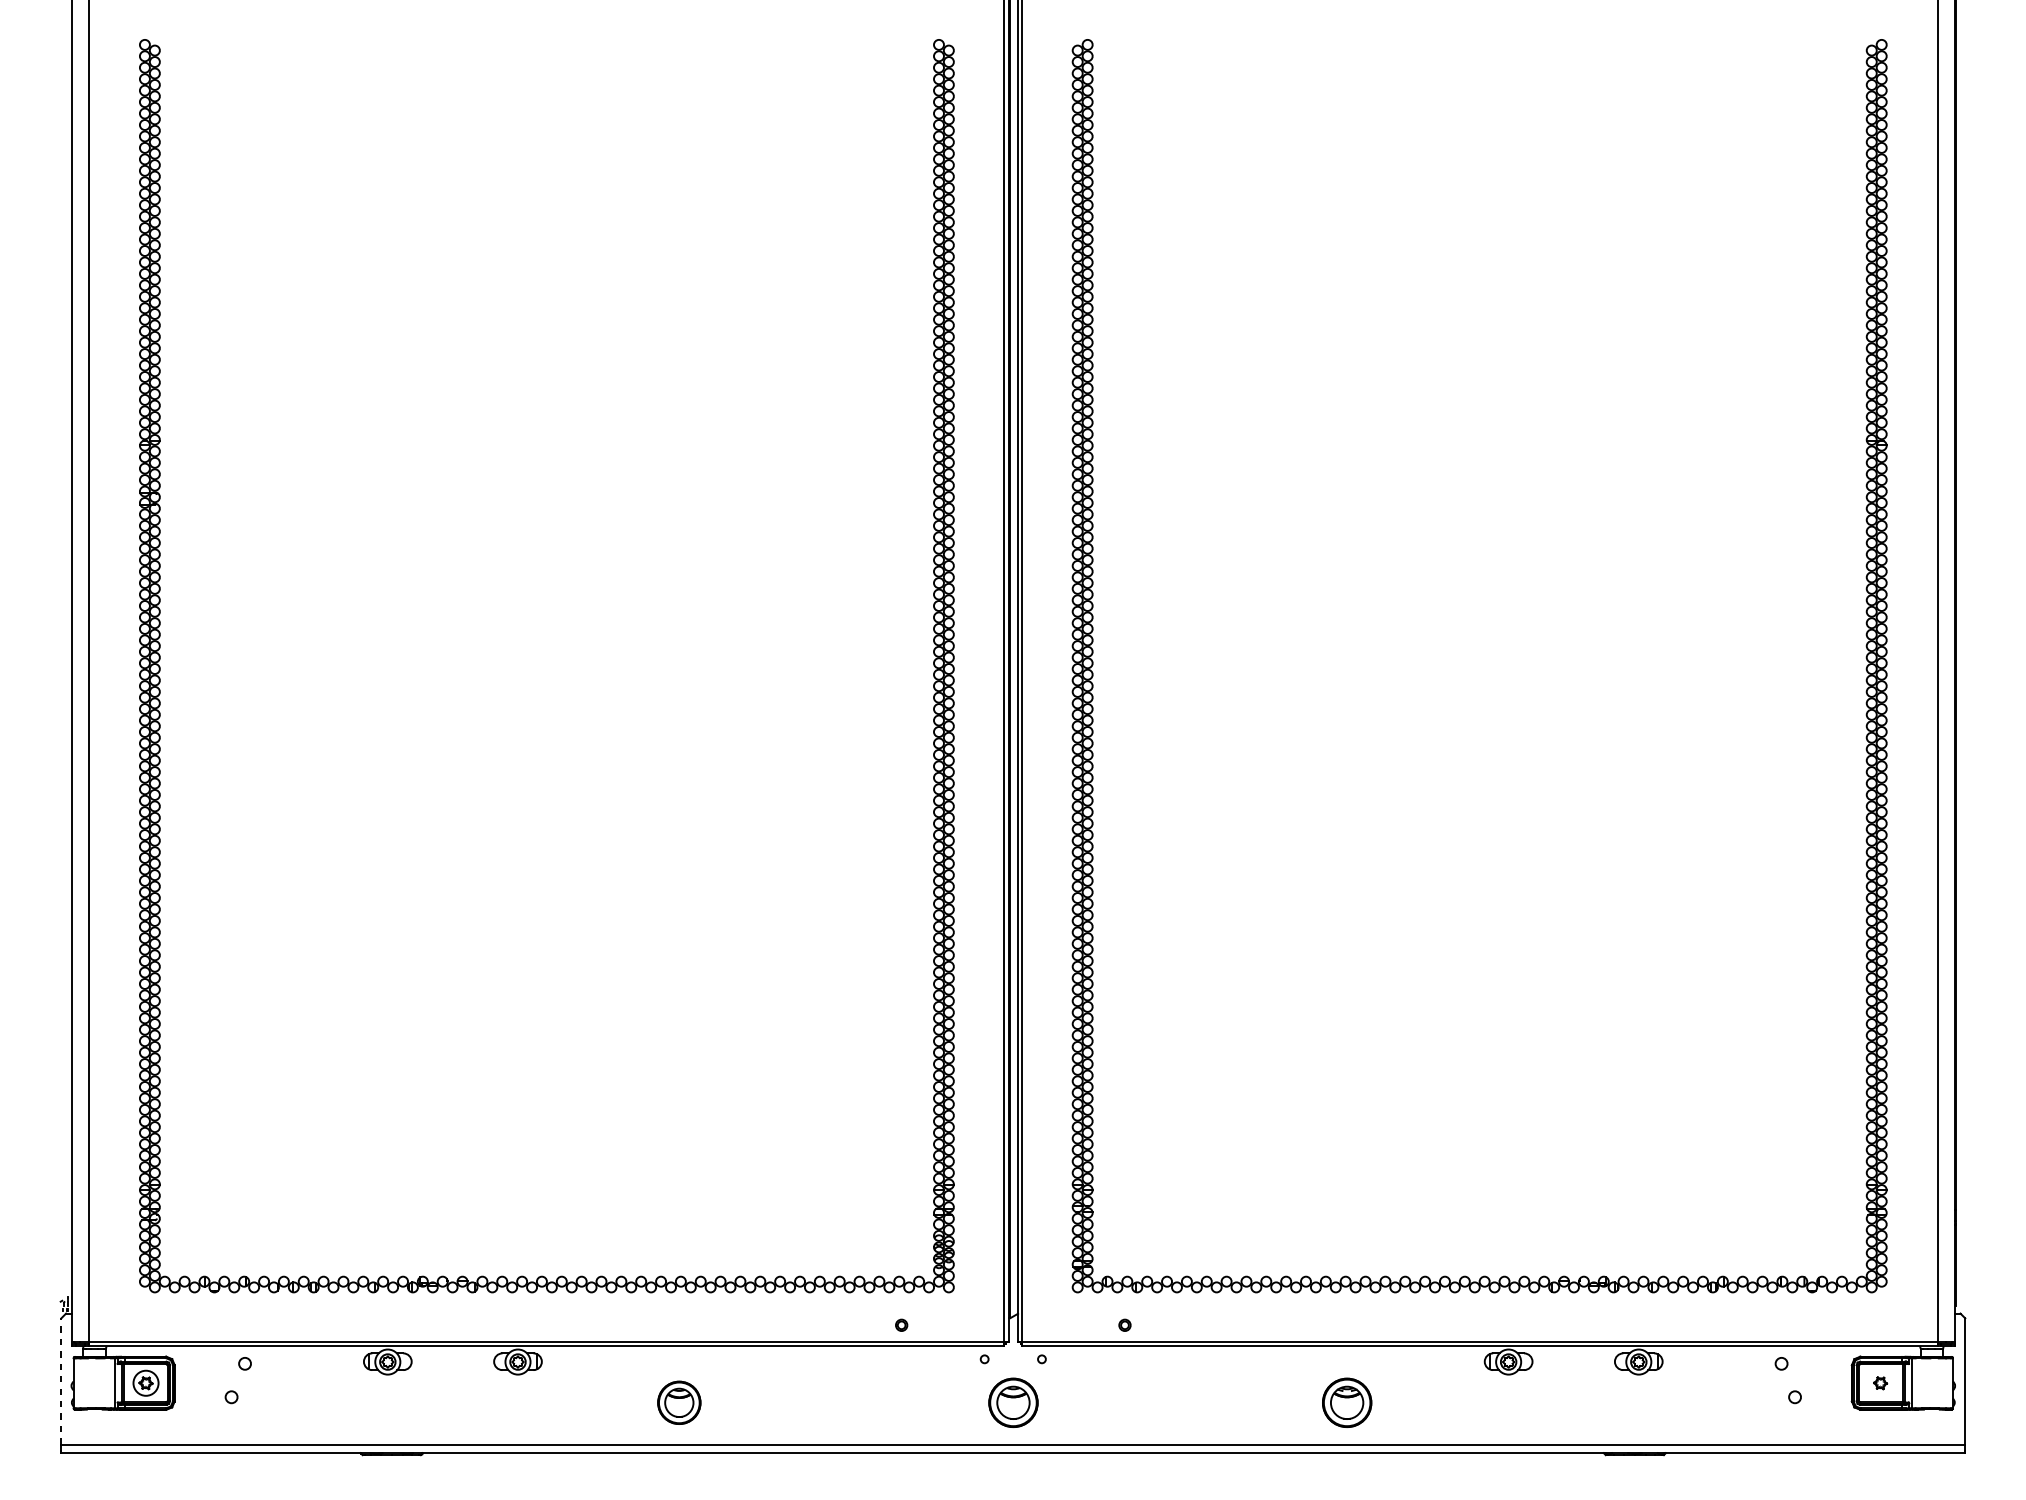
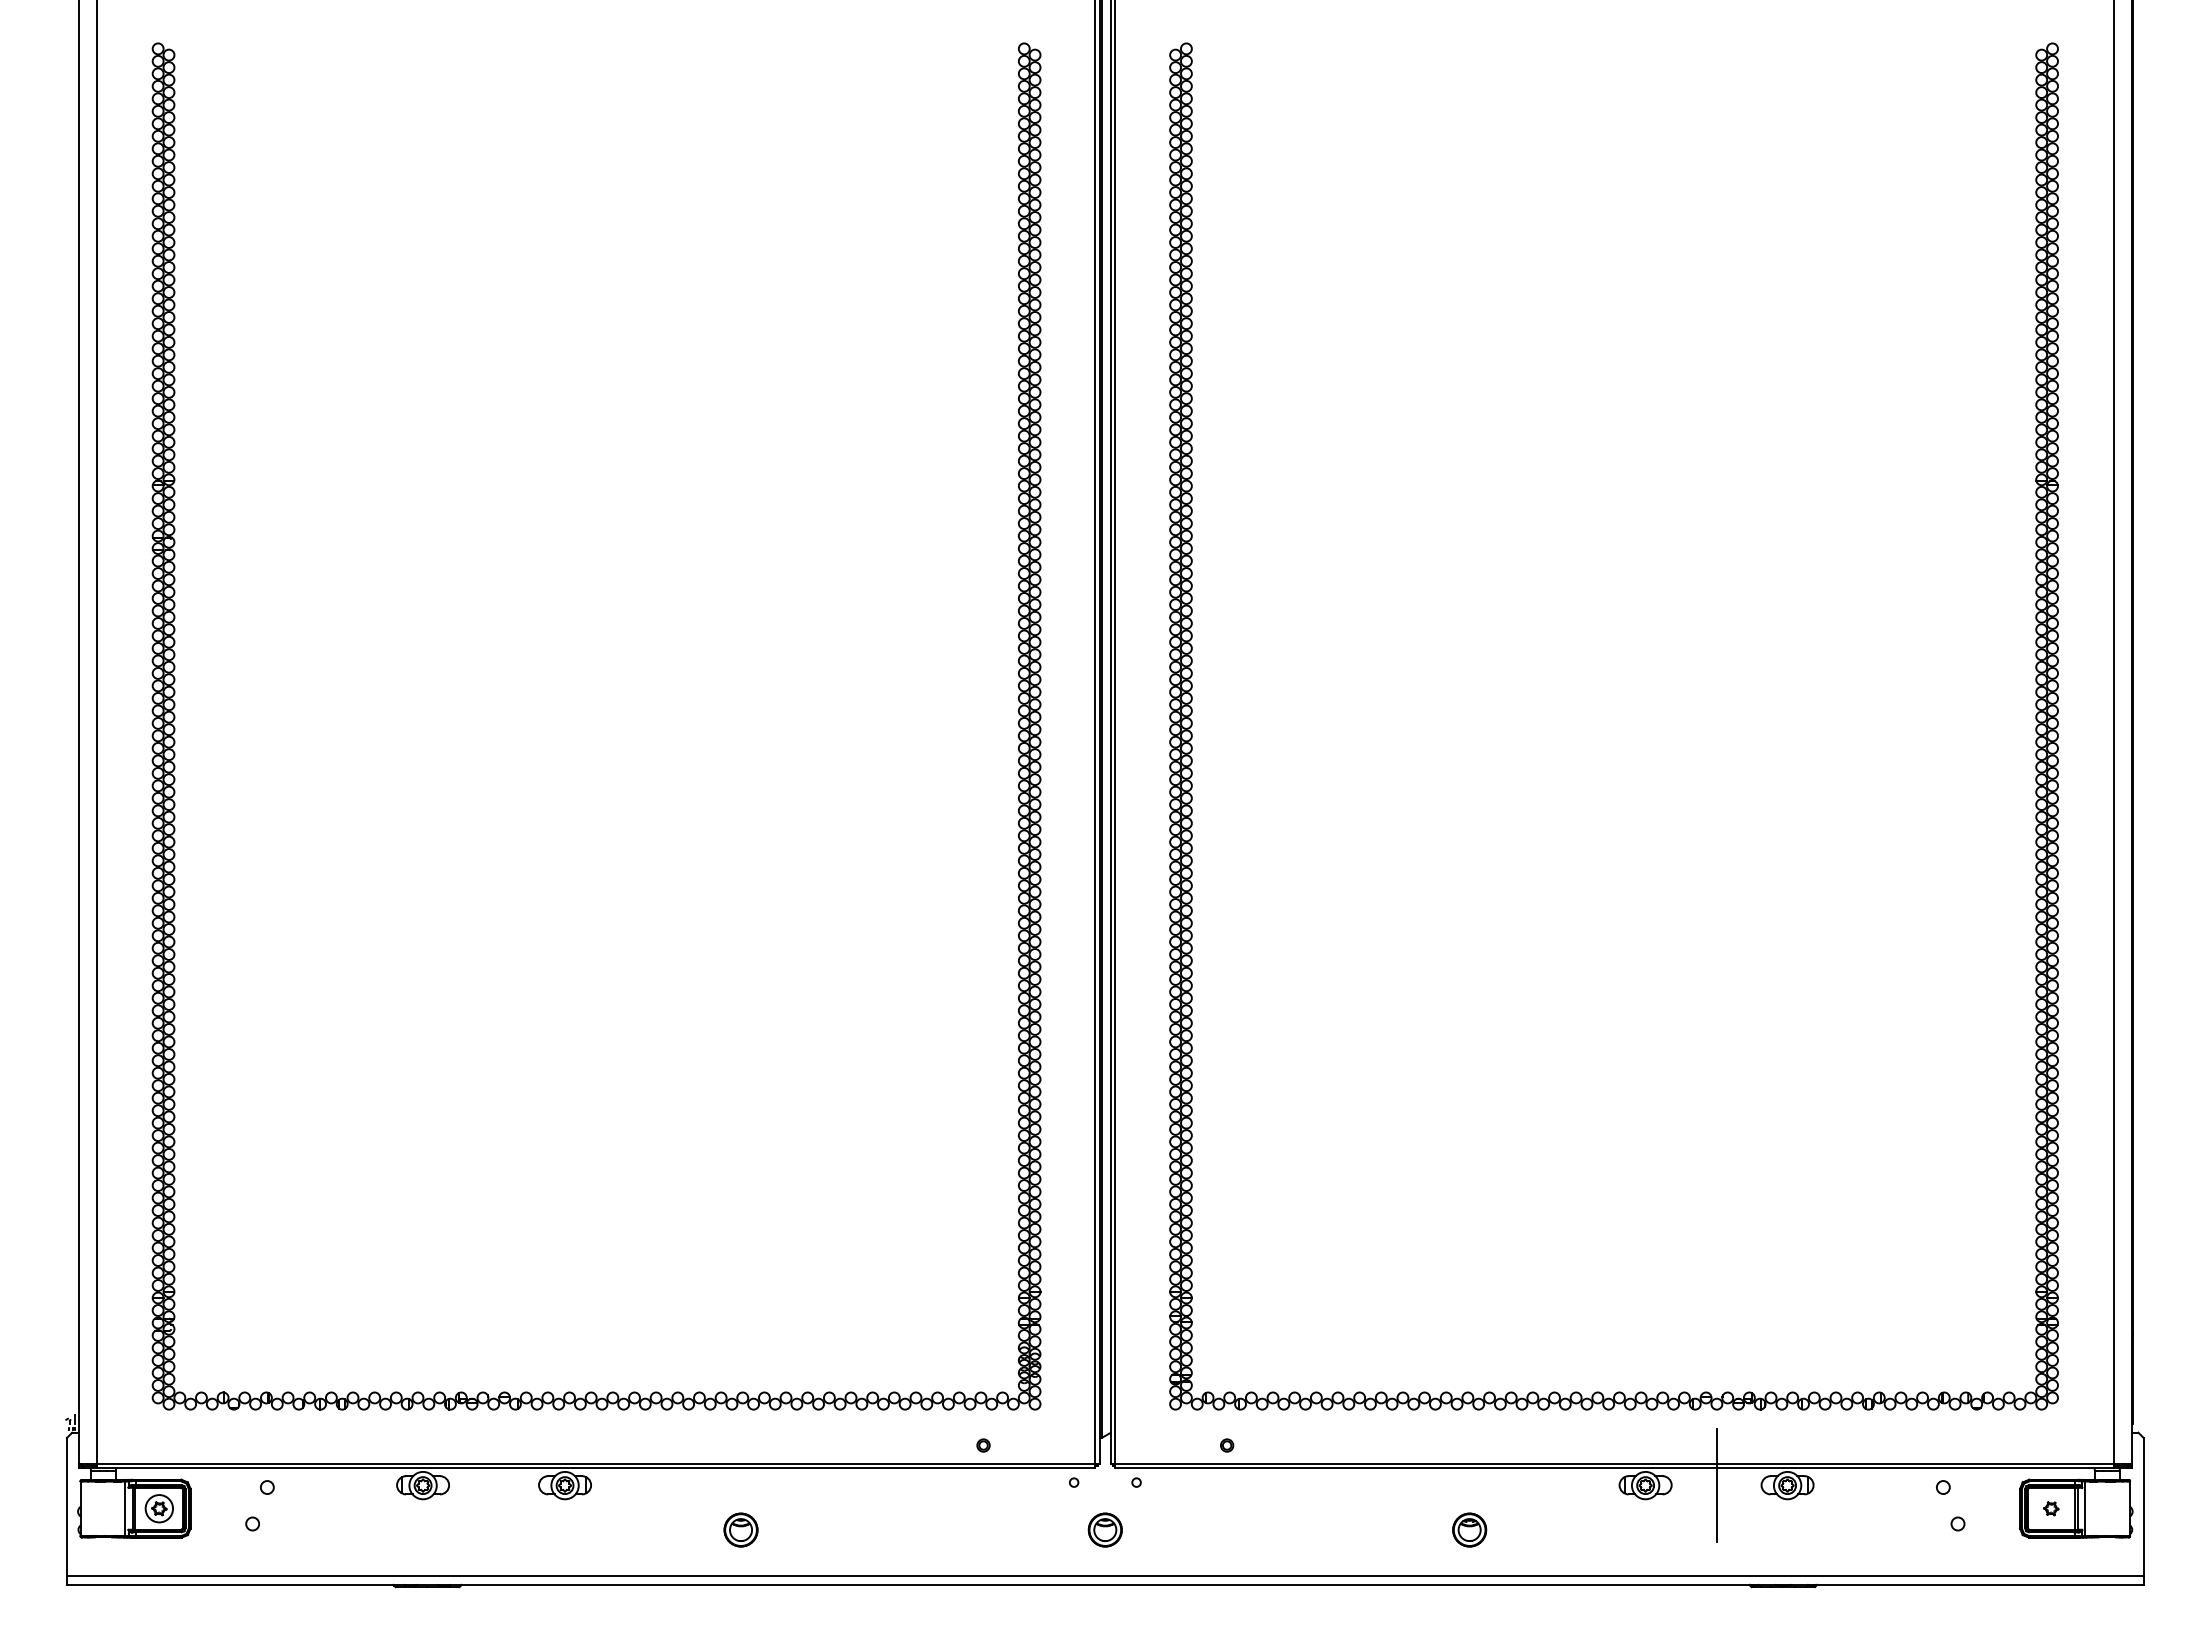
line: (1573, 1361) -> (1716, 1485), added
line: (61, 1381) -> (67, 1506), dashed -> solid
part: (678, 1402) -> (740, 1529), size x0.71
part: (1012, 1402) -> (1104, 1529), size x0.62
part: (1347, 1402) -> (1469, 1529), size x0.62

